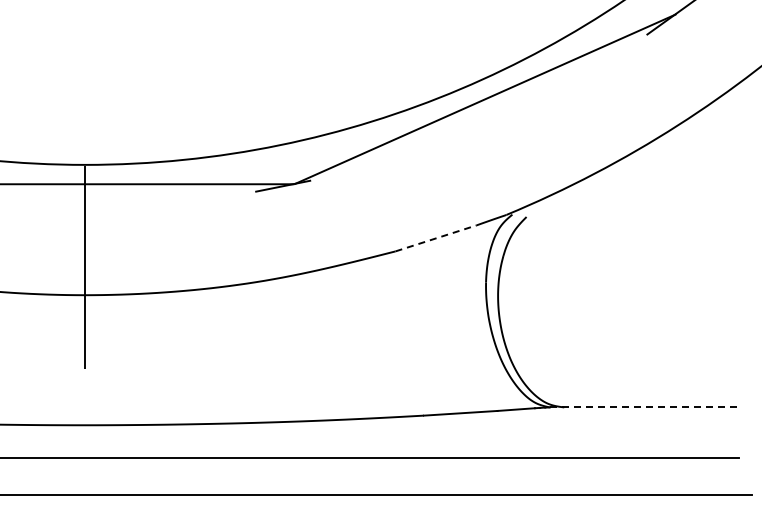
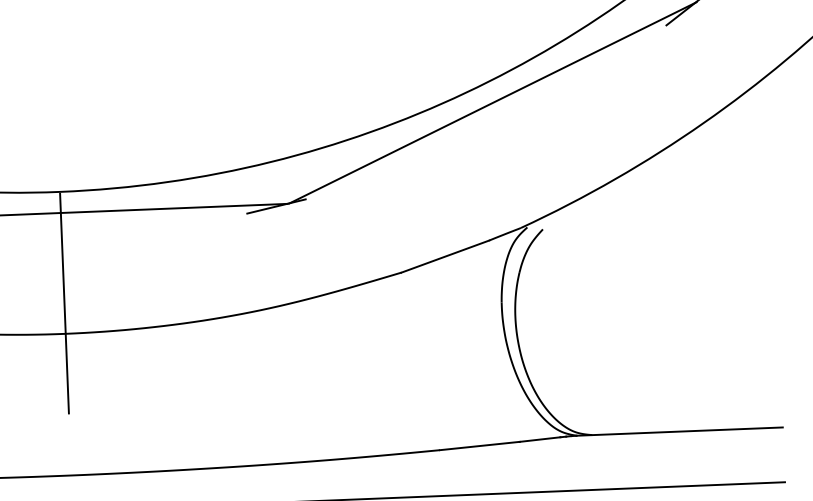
line: (436, 238) -> (445, 256), dashed -> solid
line: (644, 407) -> (679, 431), dashed -> solid

